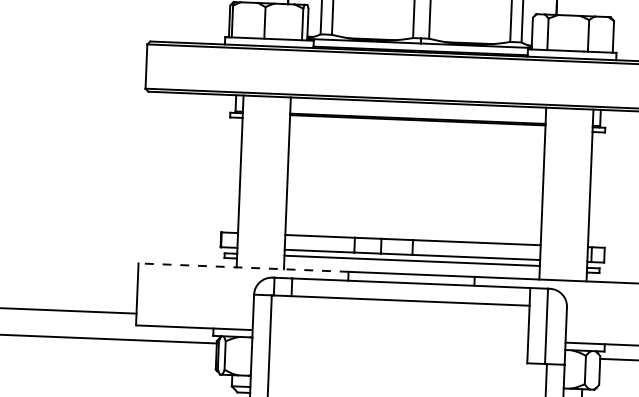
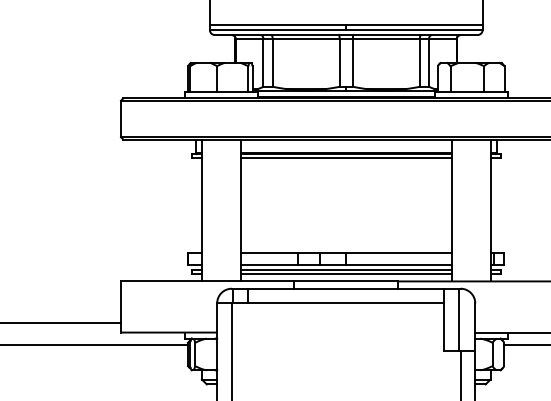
line: (416, 125) -> (345, 158), added
line: (411, 265) -> (345, 274), added
line: (243, 267) -> (207, 281), dashed -> solid

